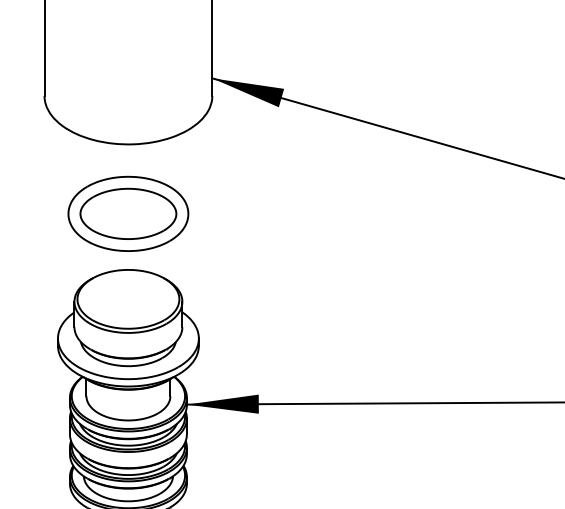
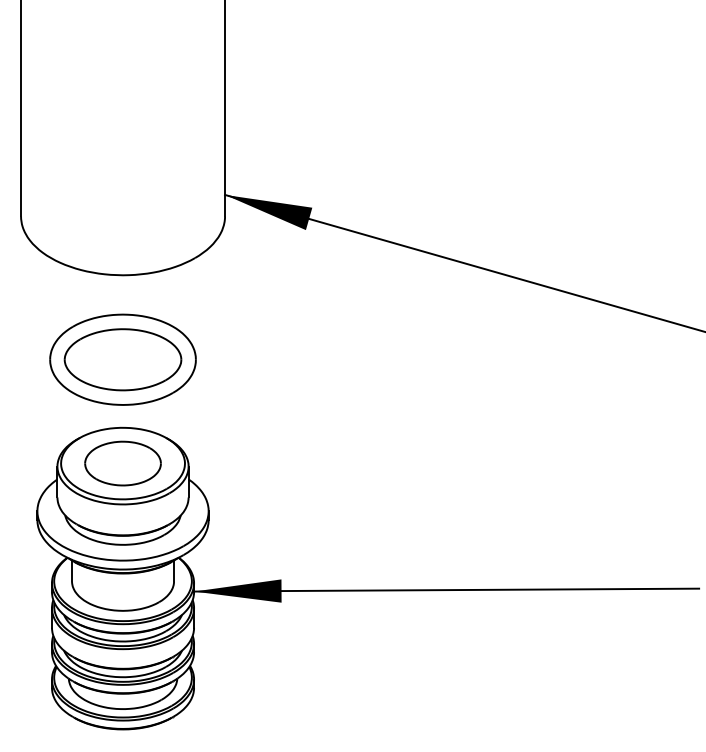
part: (127, 299) -> (122, 463), added

